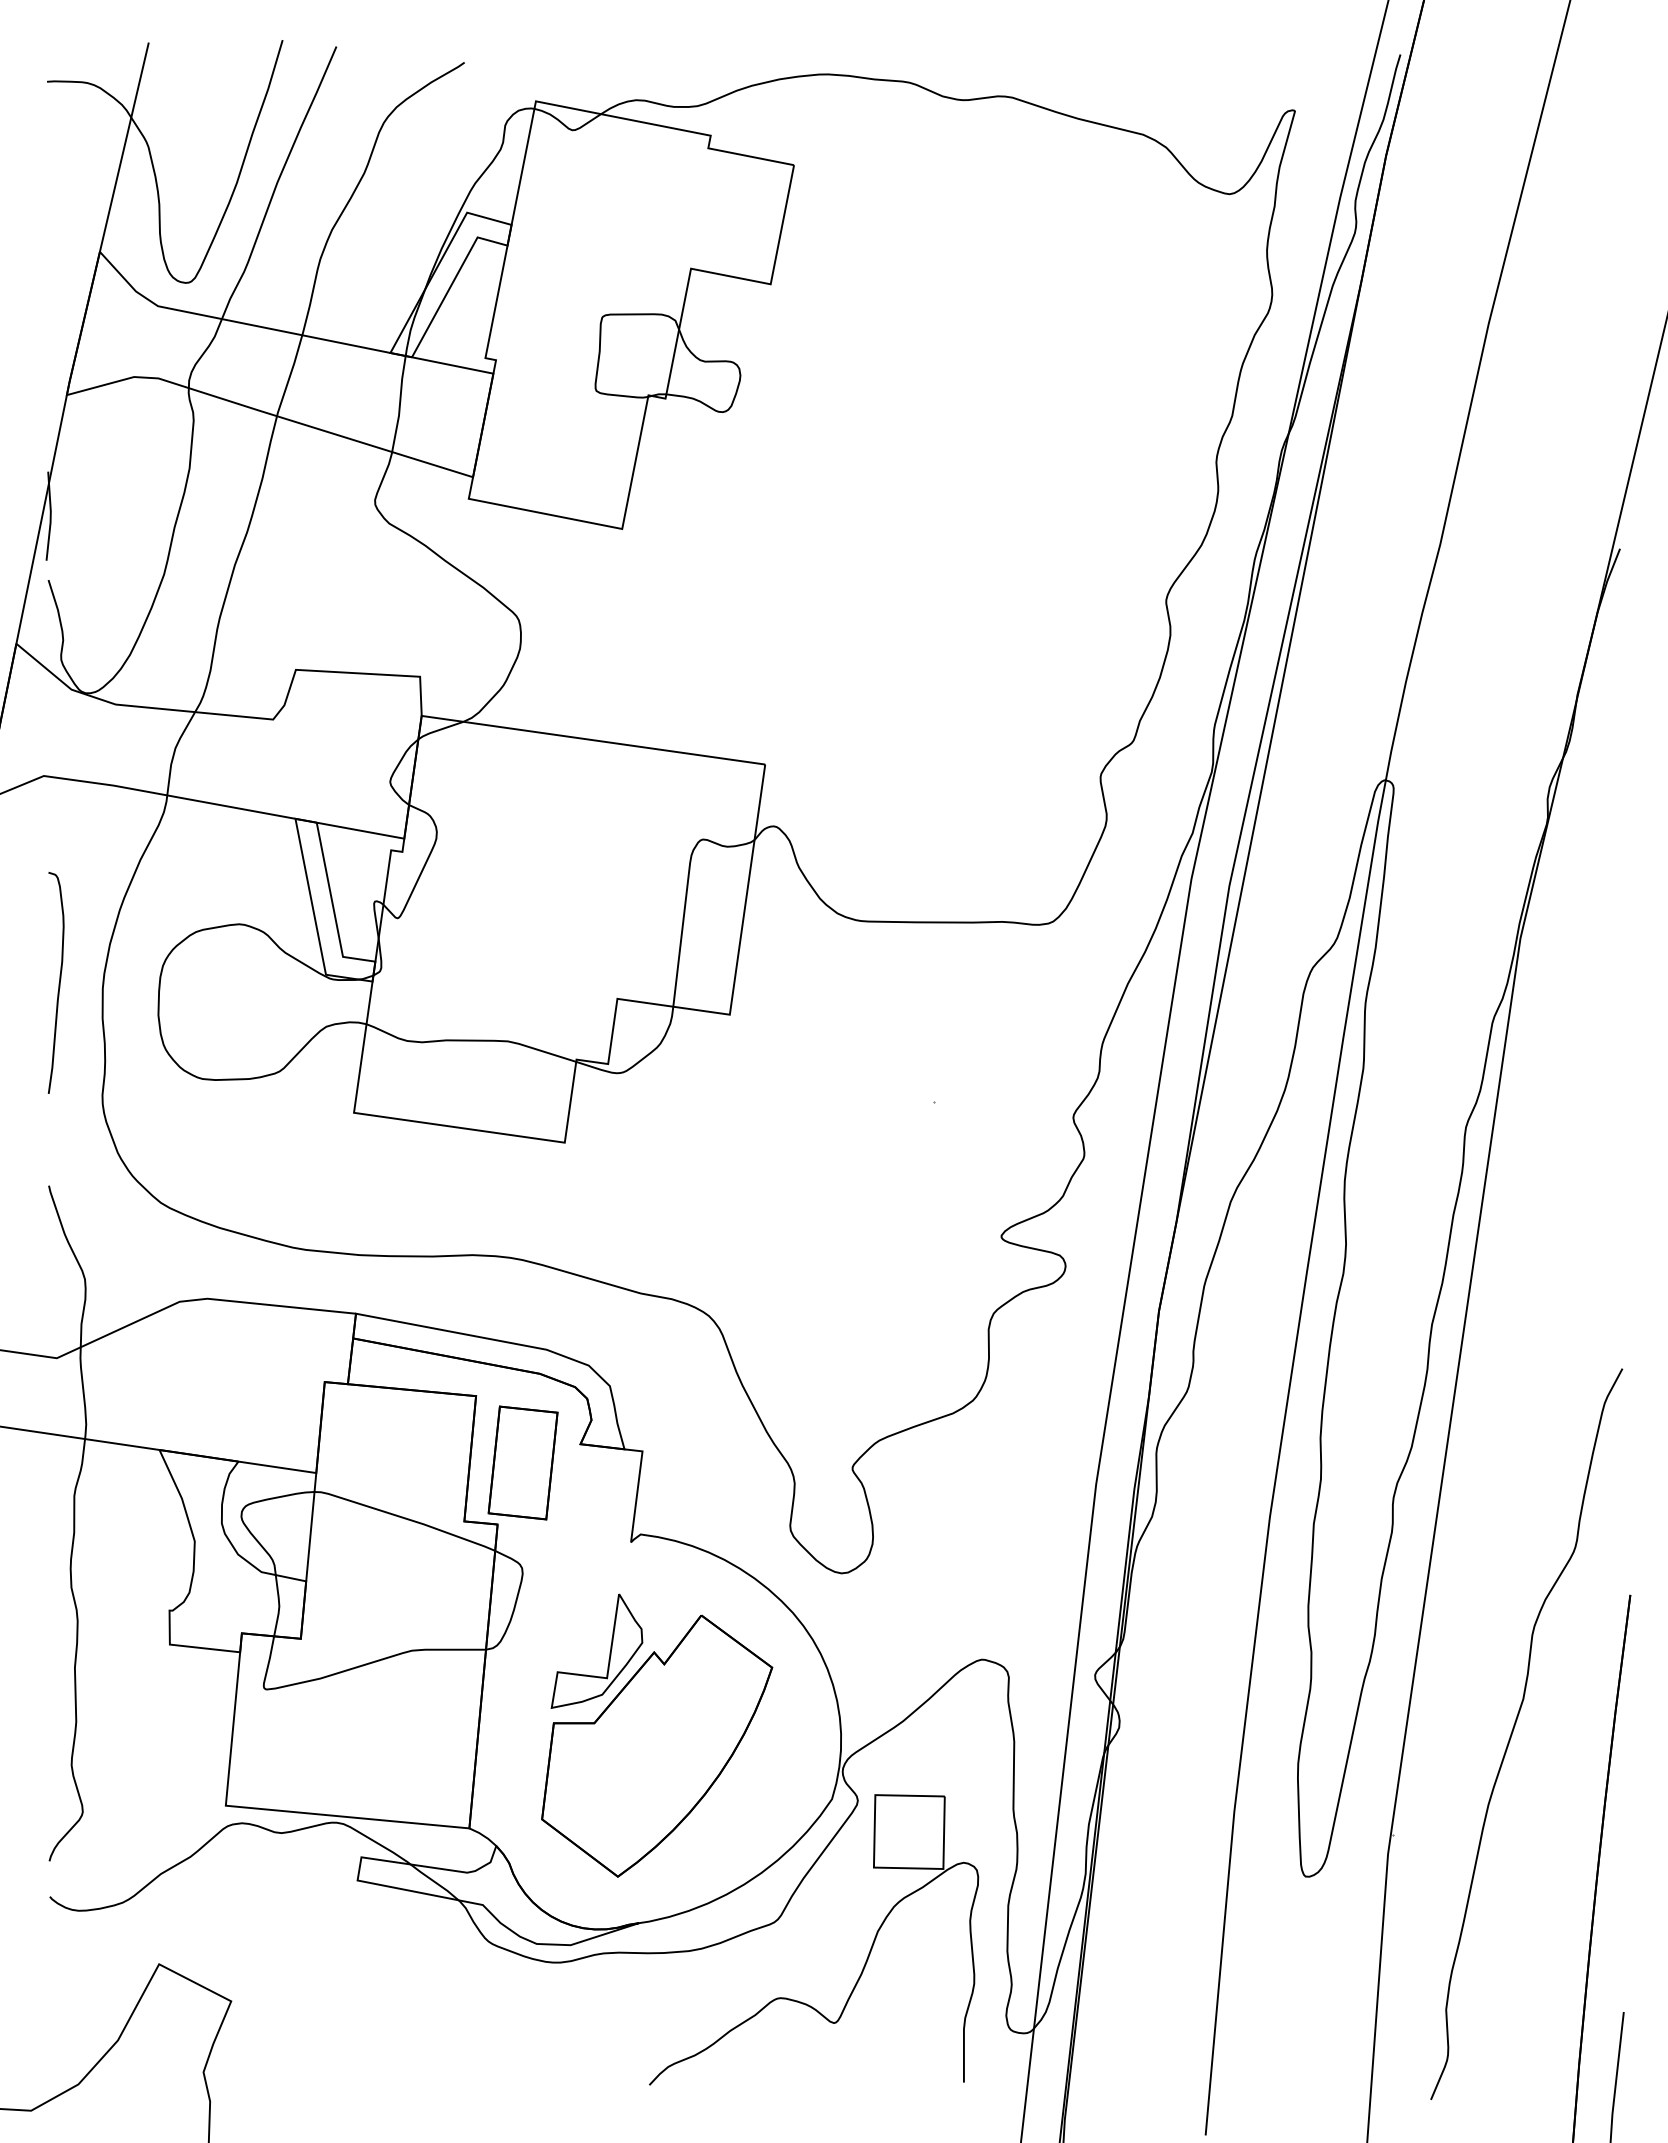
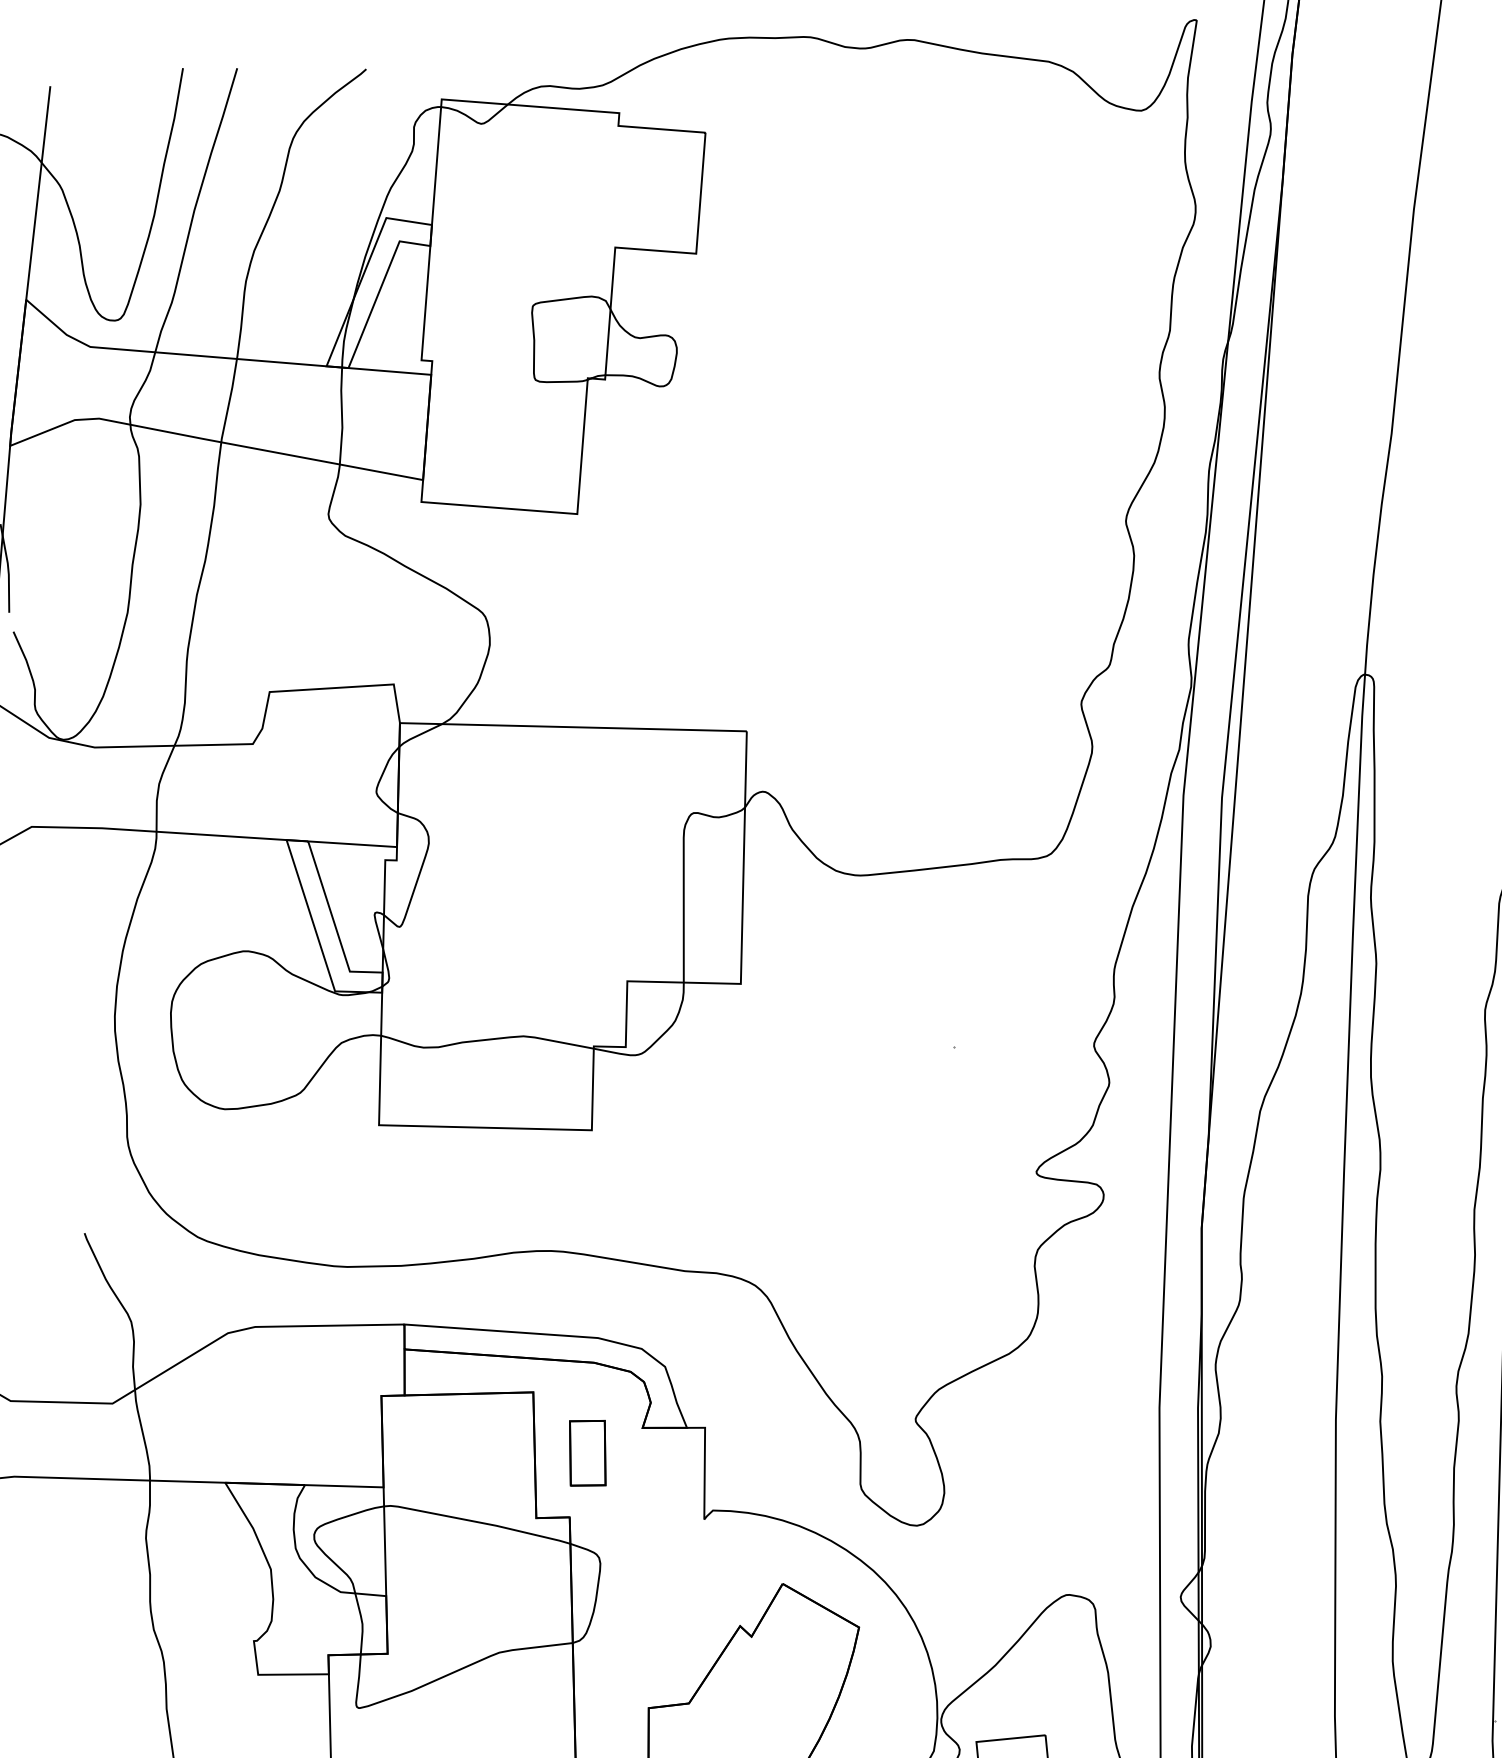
curve: (58, 983) -> (70, 1031), removed
part: (522, 1462) -> (587, 1452), size x0.6
part: (609, 1652) -> (695, 1631), removed

